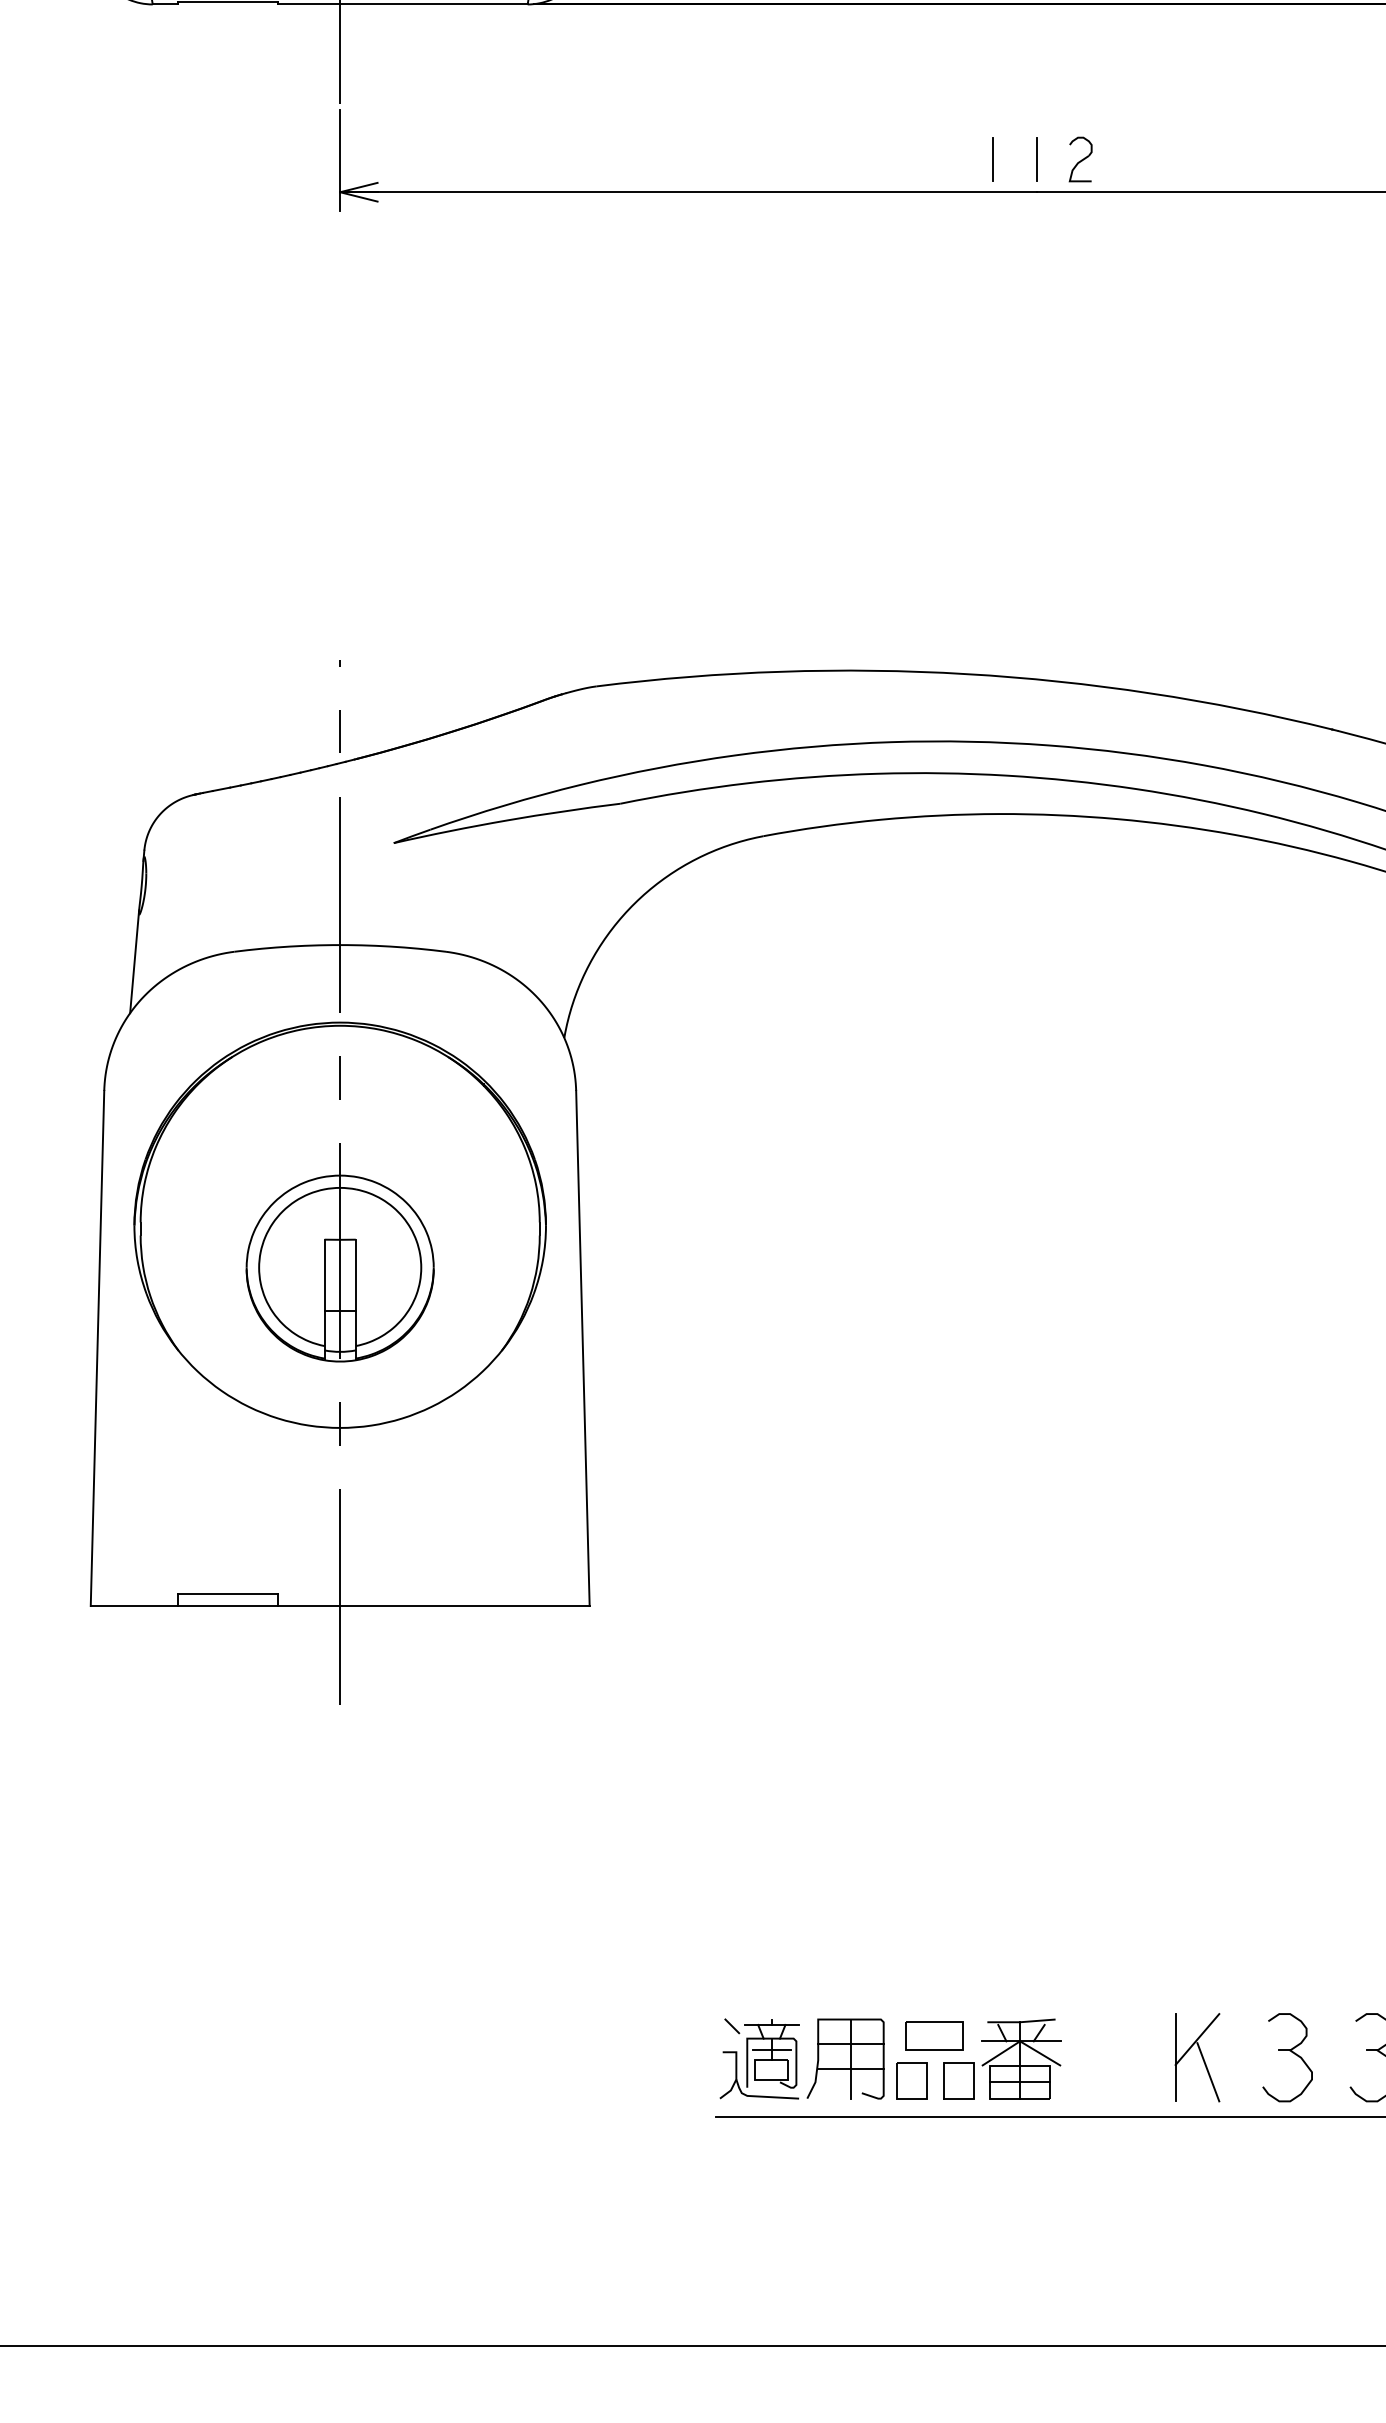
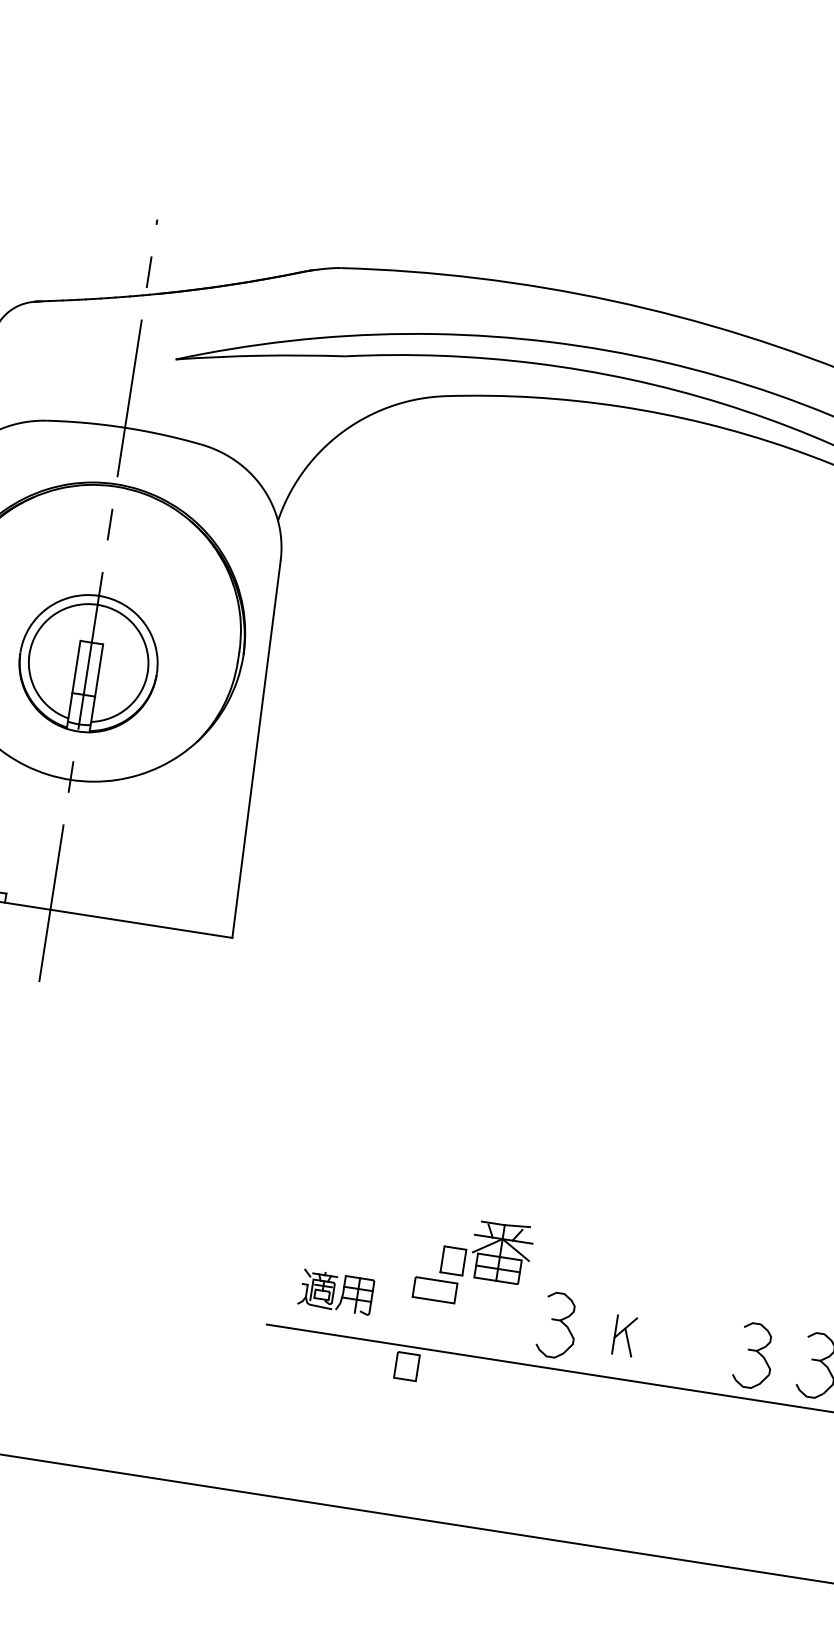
part: (1289, 2051) -> (559, 1321), moved
part: (1197, 2057) -> (624, 1335), size x0.6
part: (801, 2058) -> (335, 1291), size x0.6
part: (1002, 2058) -> (487, 1249), moved
part: (911, 2080) -> (406, 1366), moved

